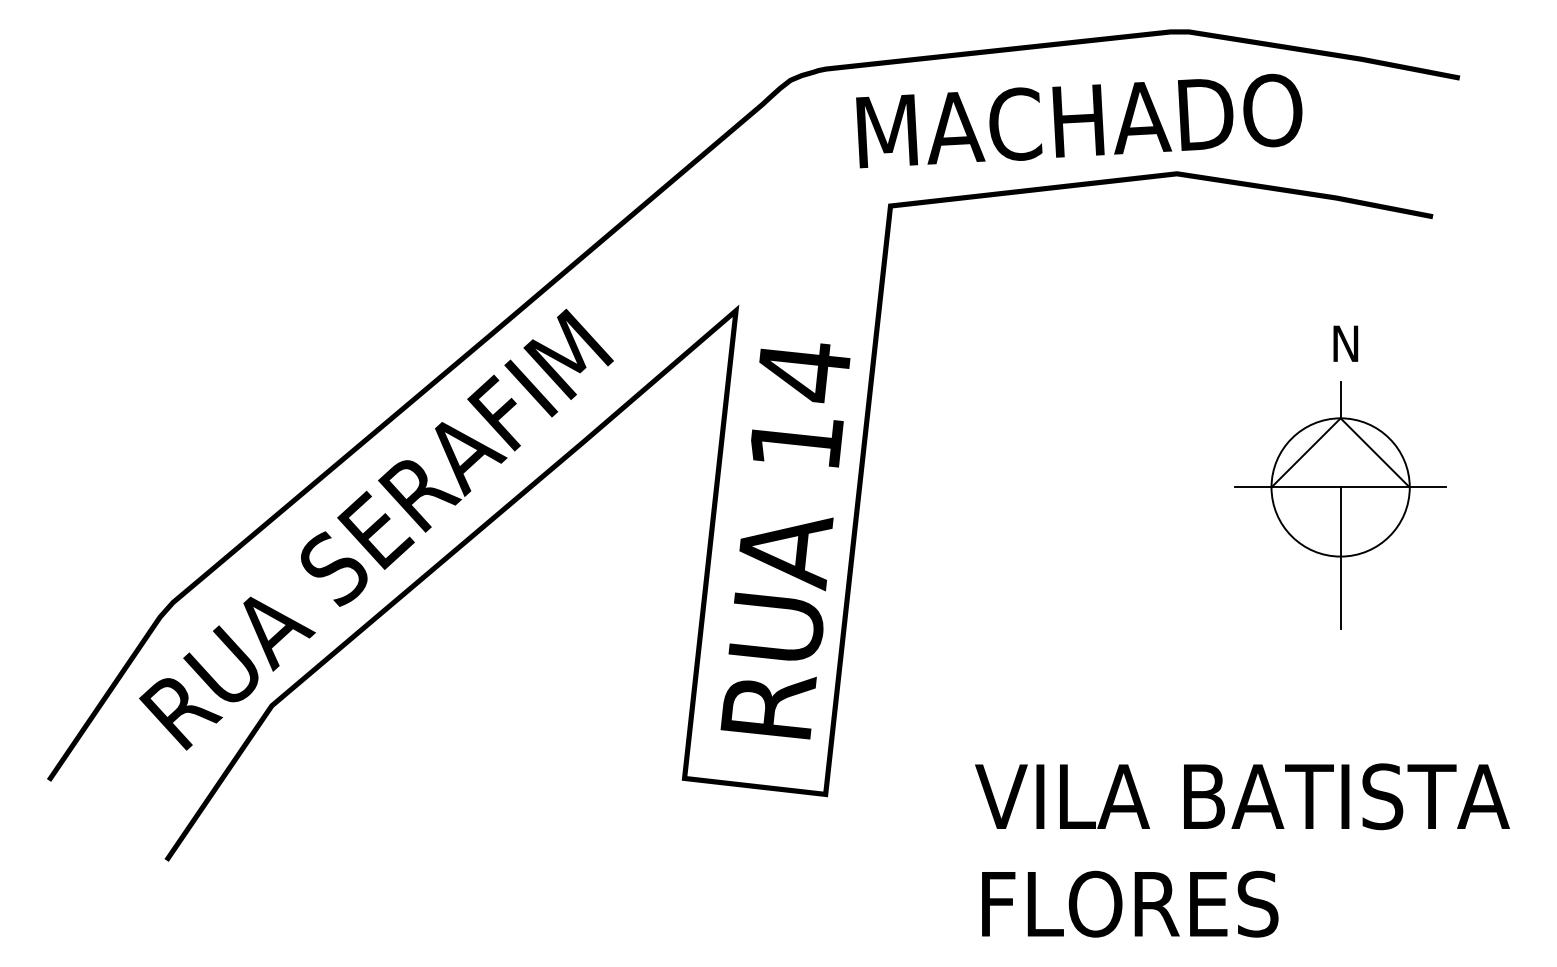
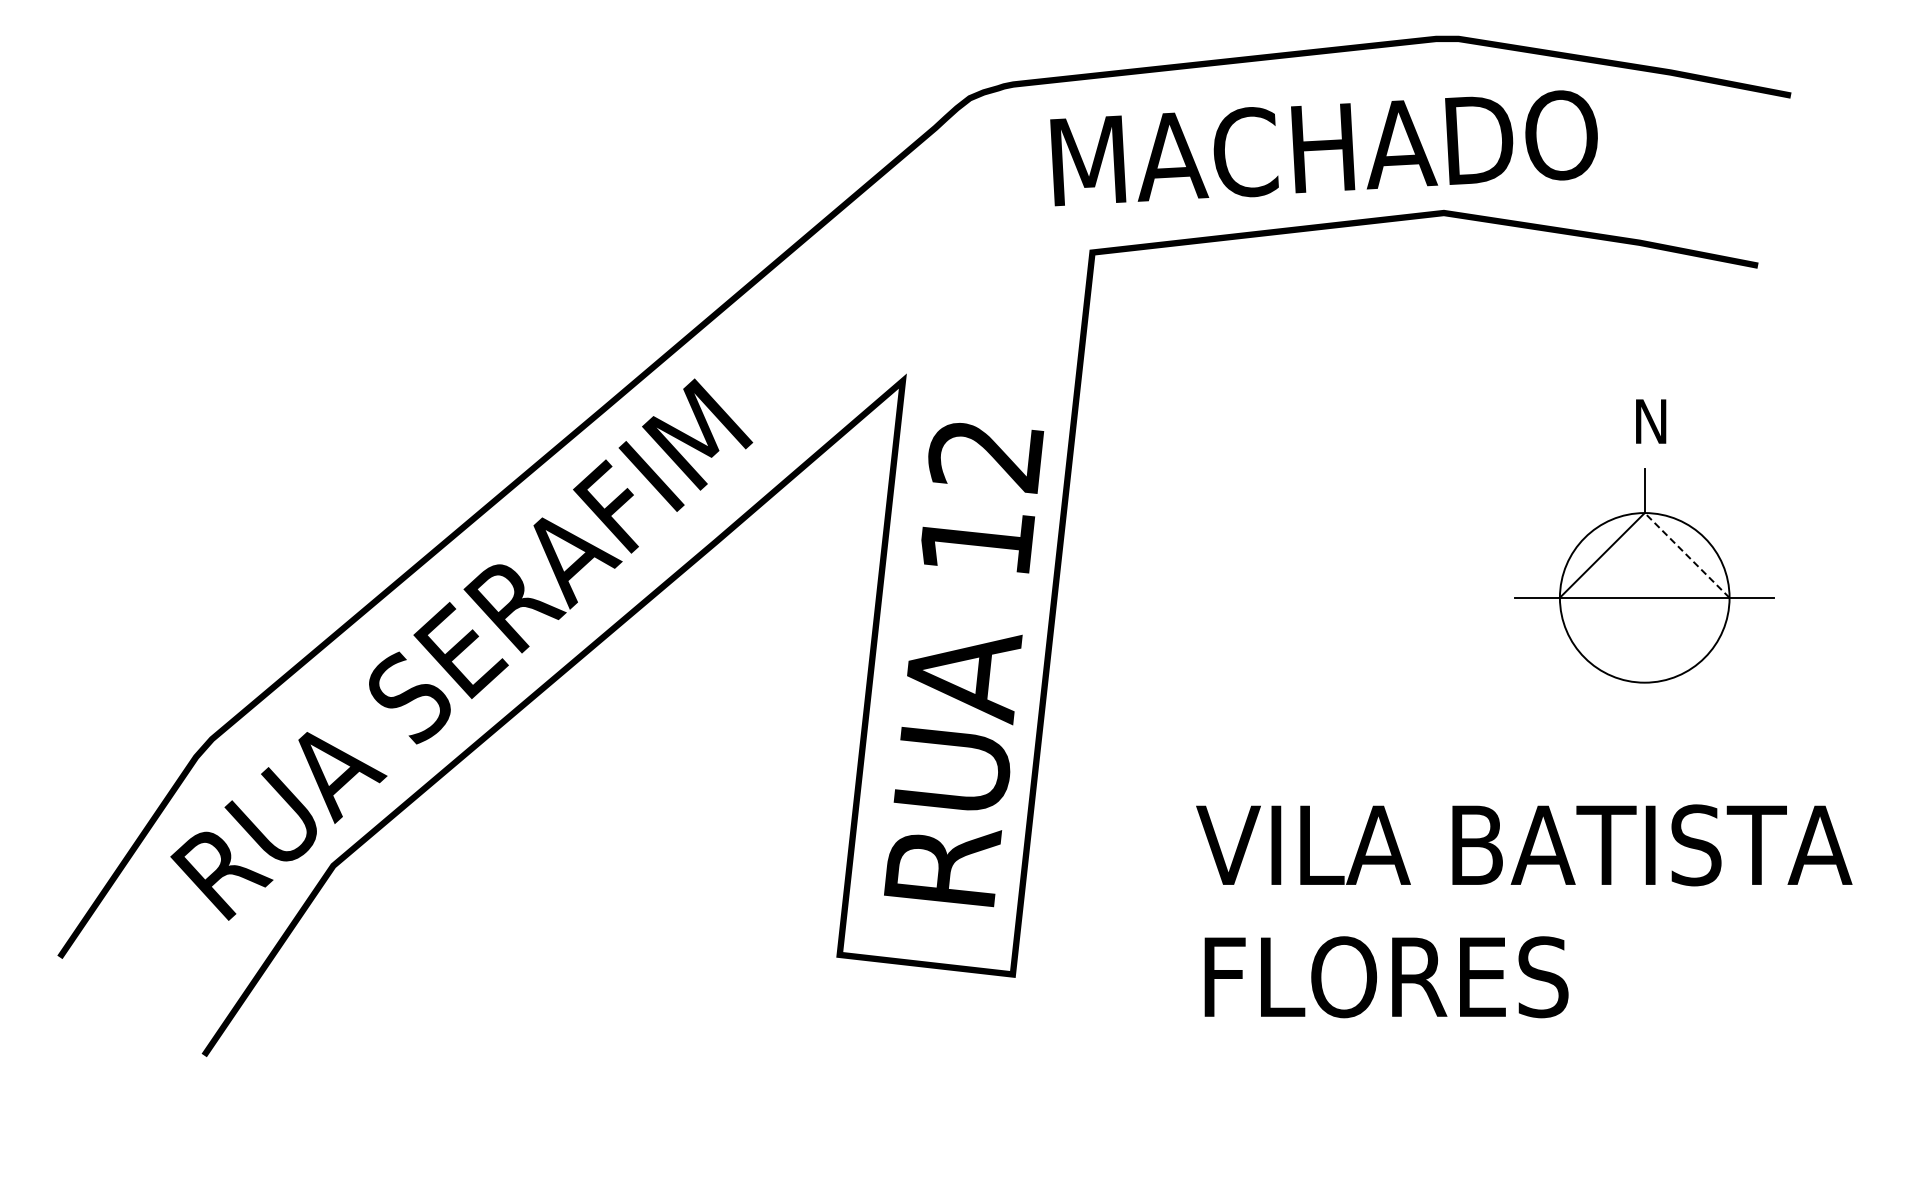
text: (804, 373) -> (986, 457), 14 -> 12
line: (1375, 452) -> (1687, 555), solid -> dashed
line: (1340, 558) -> (1644, 684), removed
text: (1242, 850) -> (1524, 911), moved

